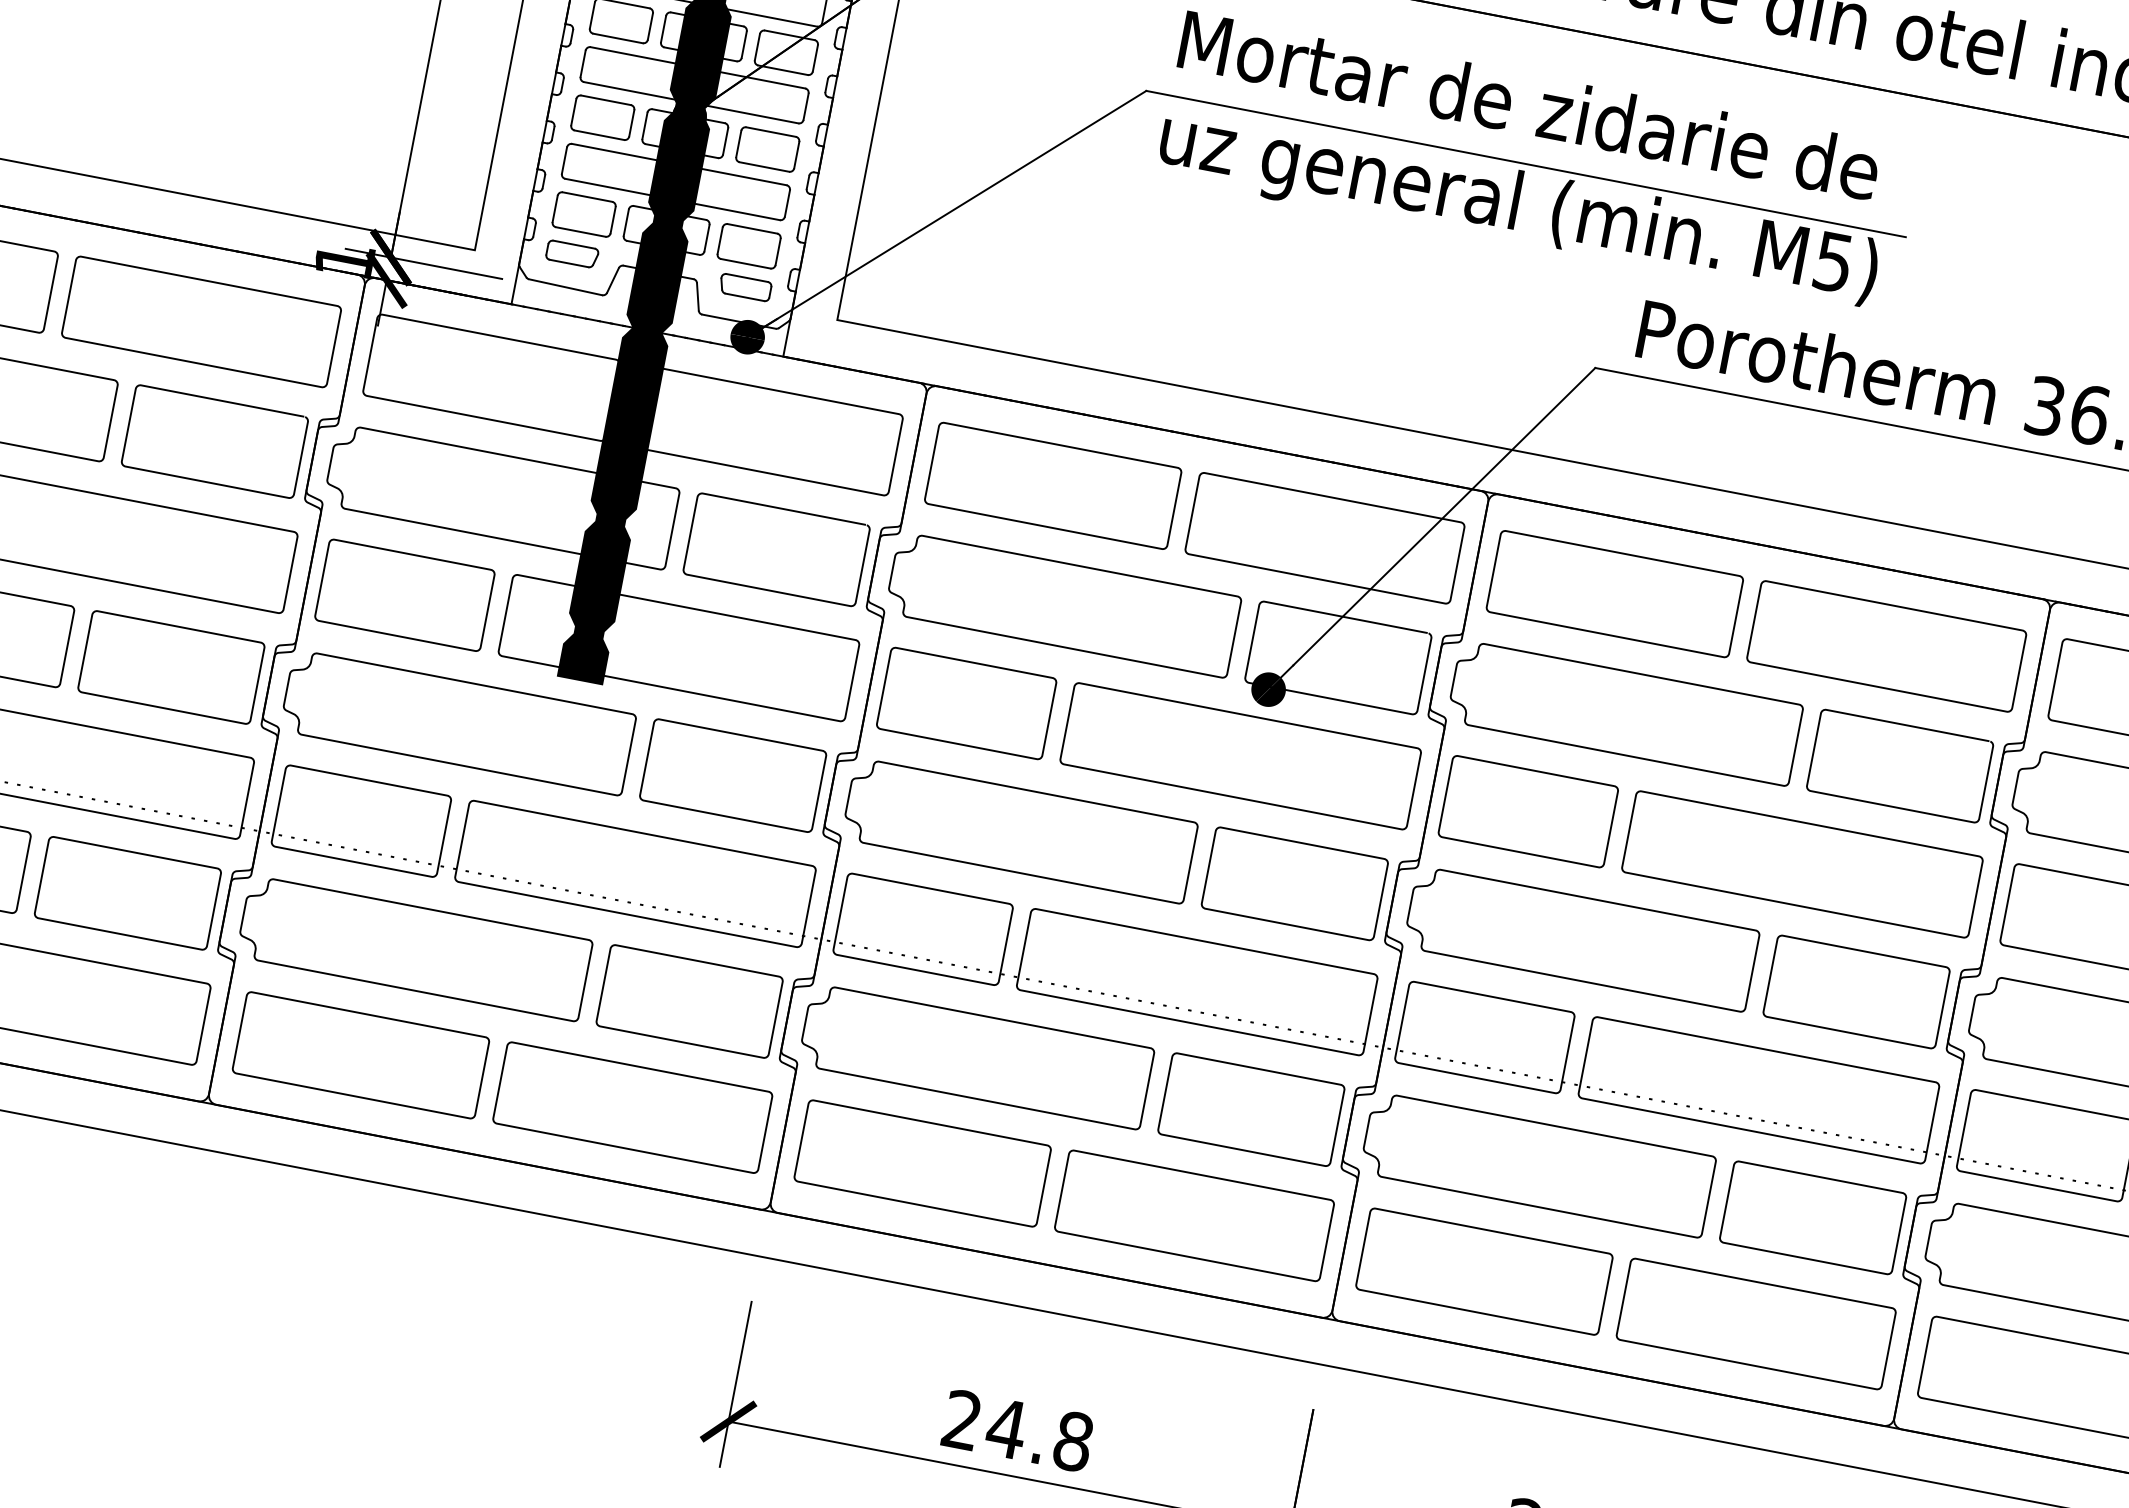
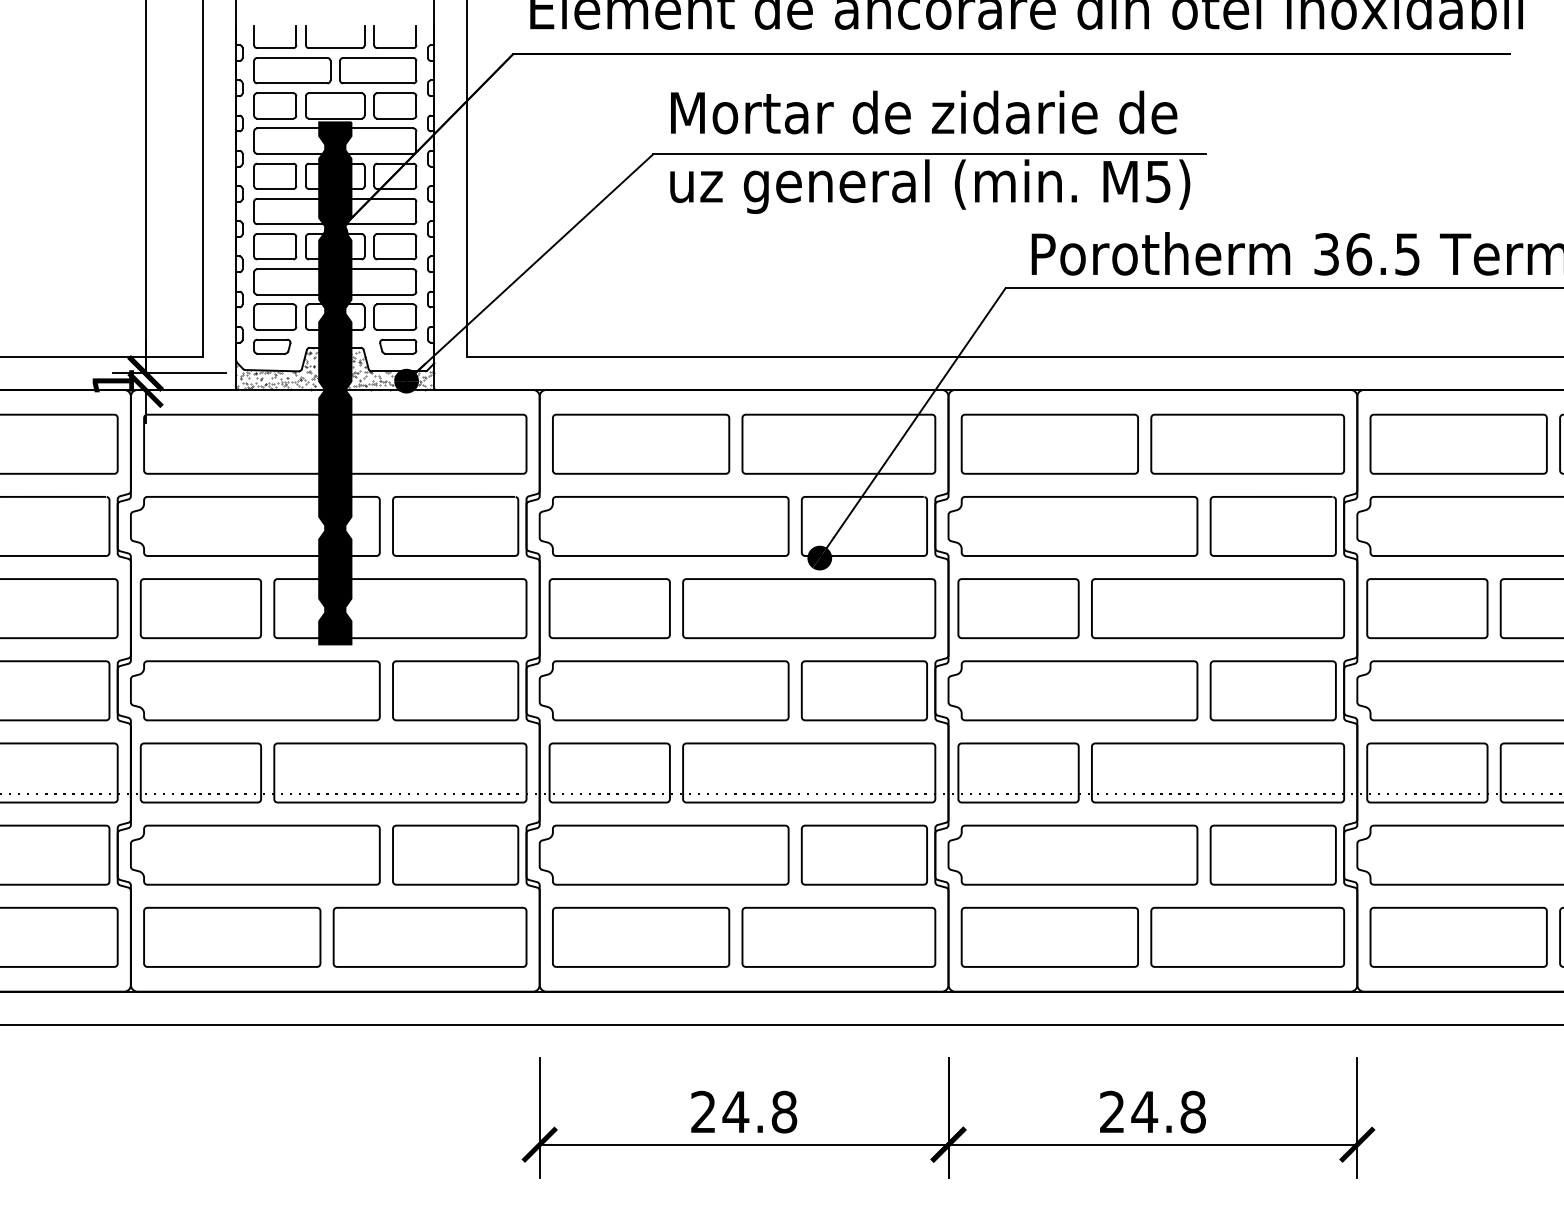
hatch: (651, 300) -> (334, 368), added

